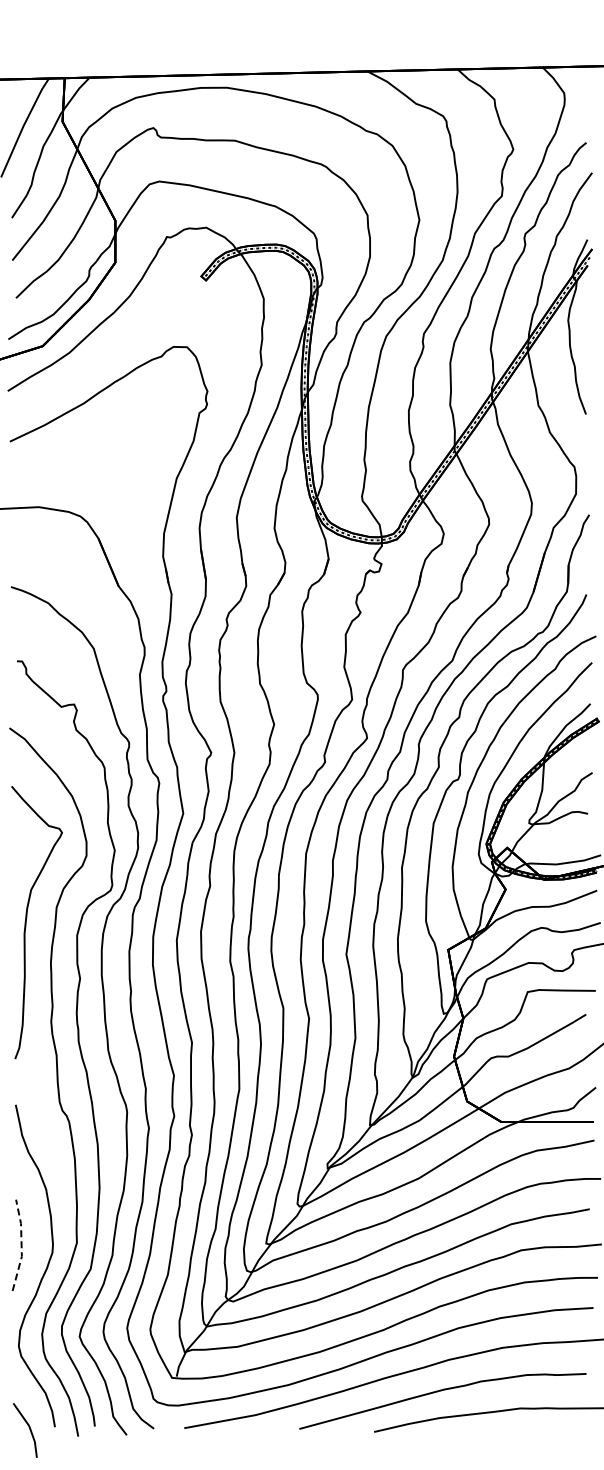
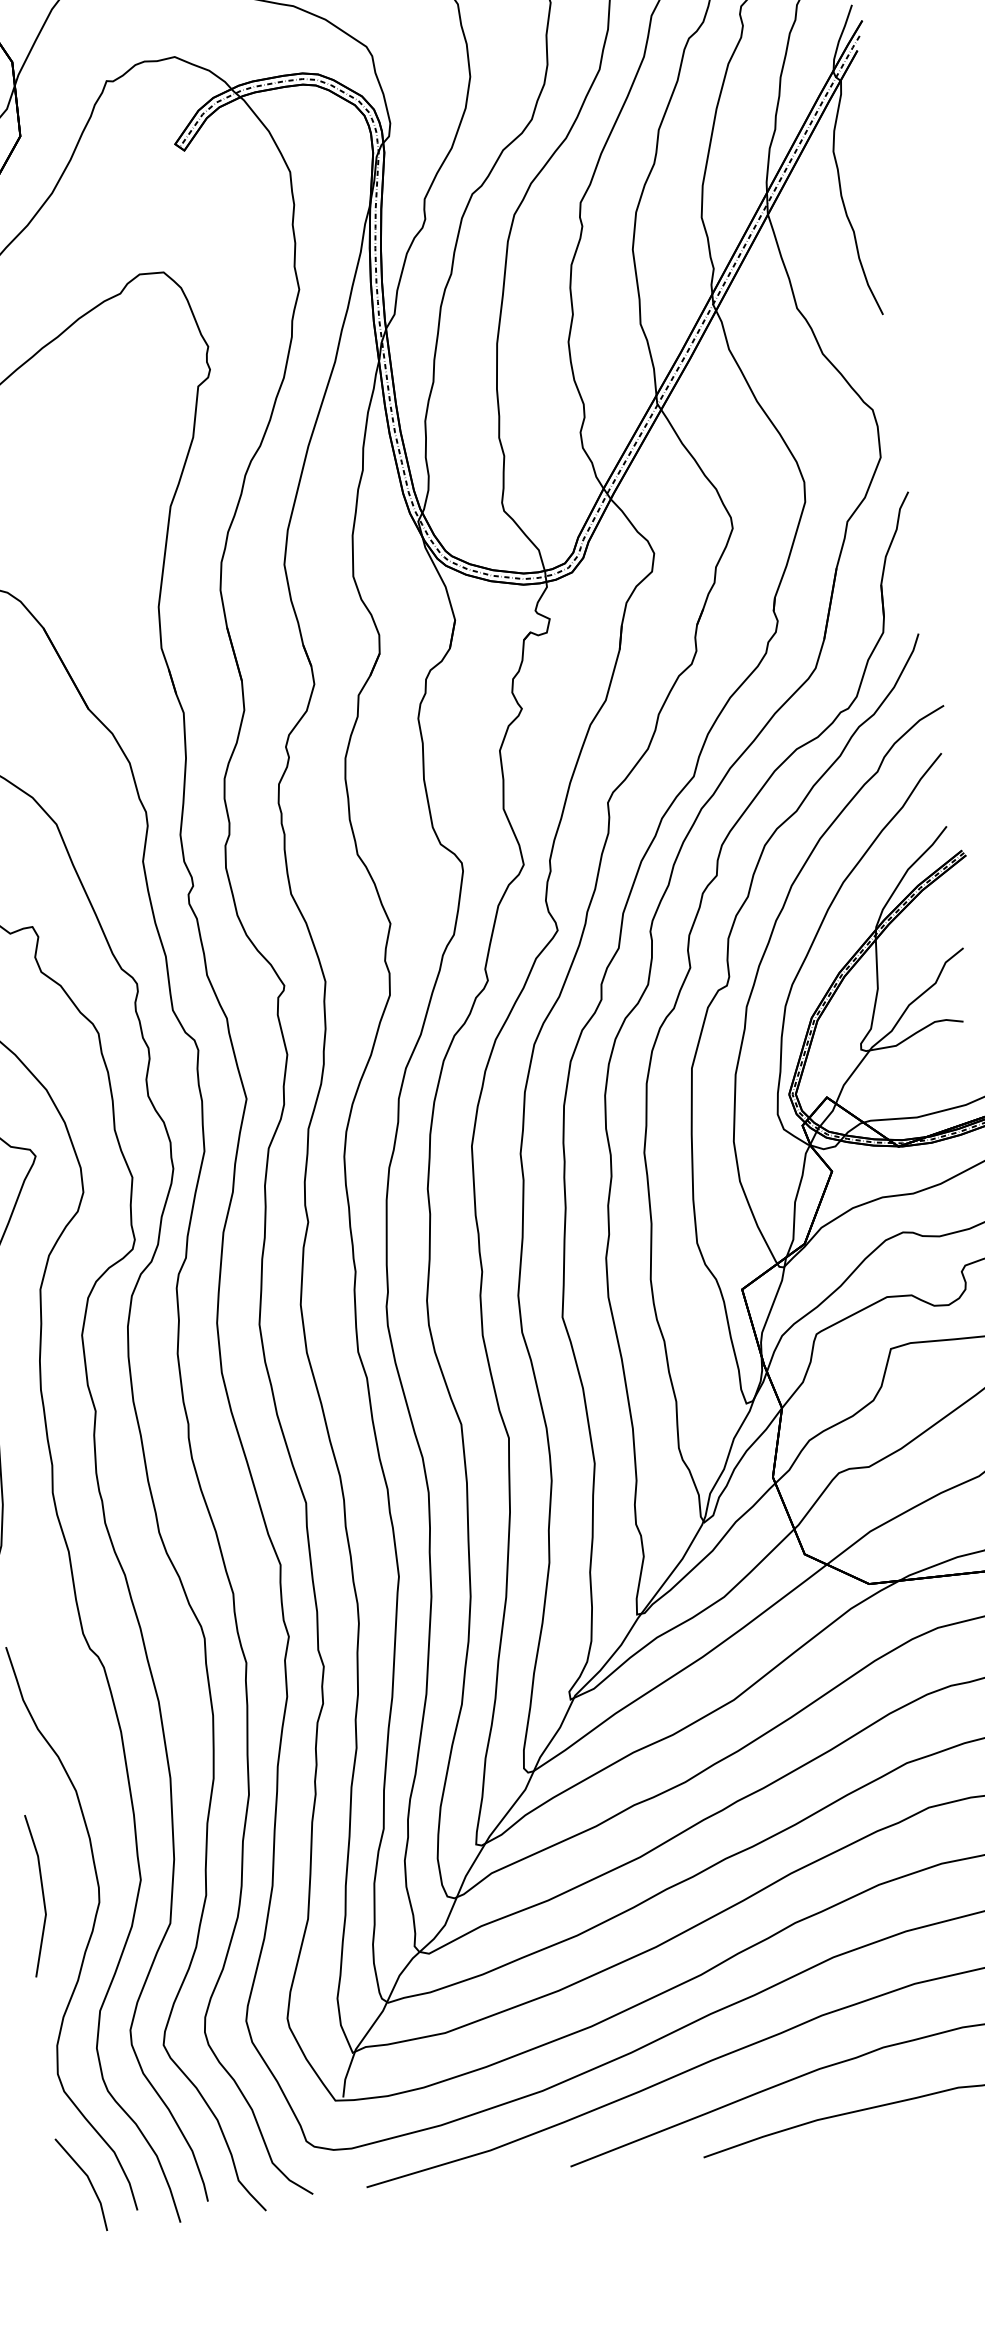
line: (21, 1244) -> (42, 1893), dashed -> solid
line: (29, 1430) -> (88, 2184), moved

